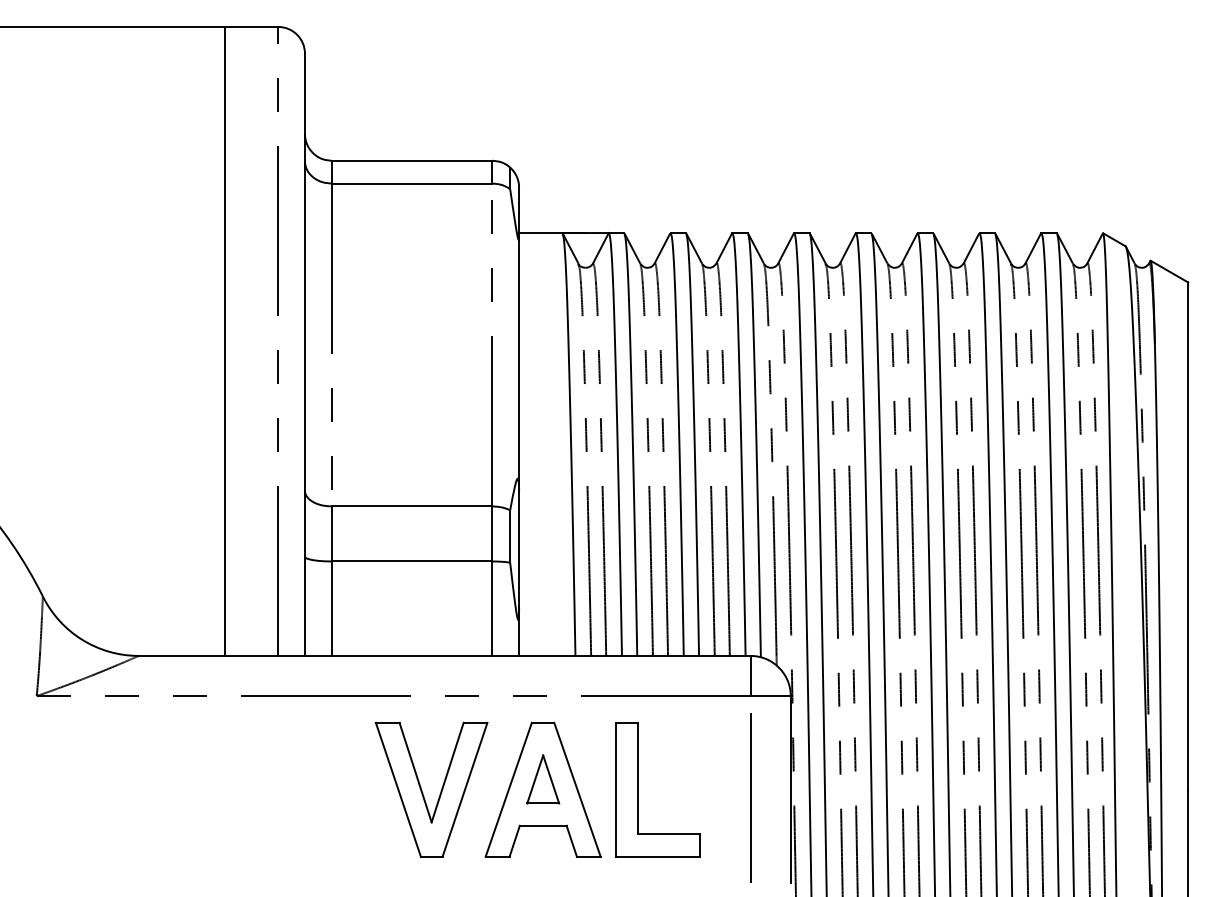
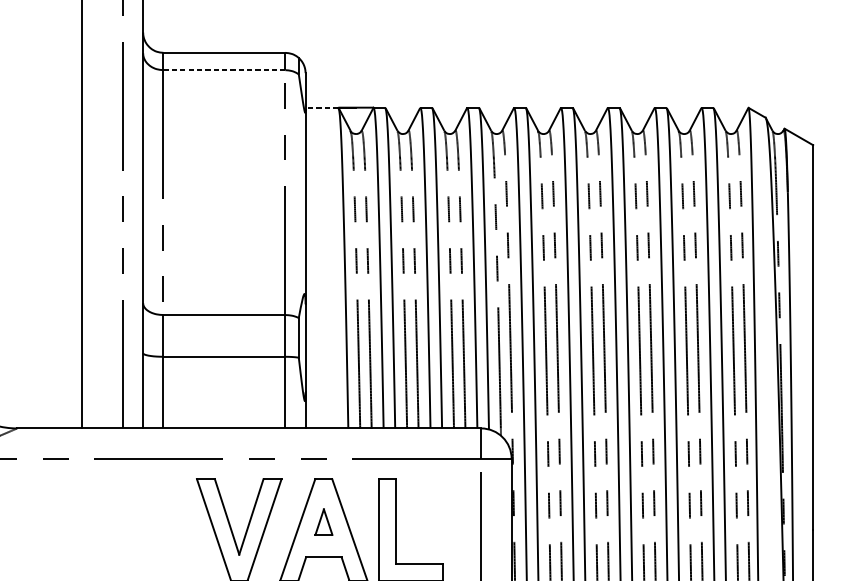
line: (412, 183) -> (224, 70), solid -> dashed
line: (540, 233) -> (321, 108), solid -> dashed
part: (543, 779) -> (324, 522), size x0.7

